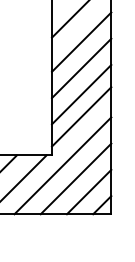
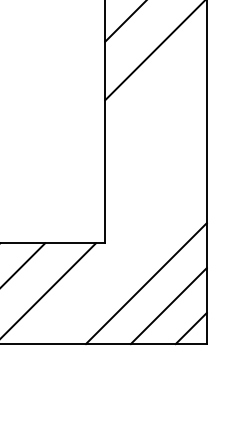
line: (81, 68) -> (155, 94), removed
line: (81, 94) -> (155, 139), removed
line: (81, 116) -> (155, 176), removed
line: (62, 165) -> (123, 260), removed

